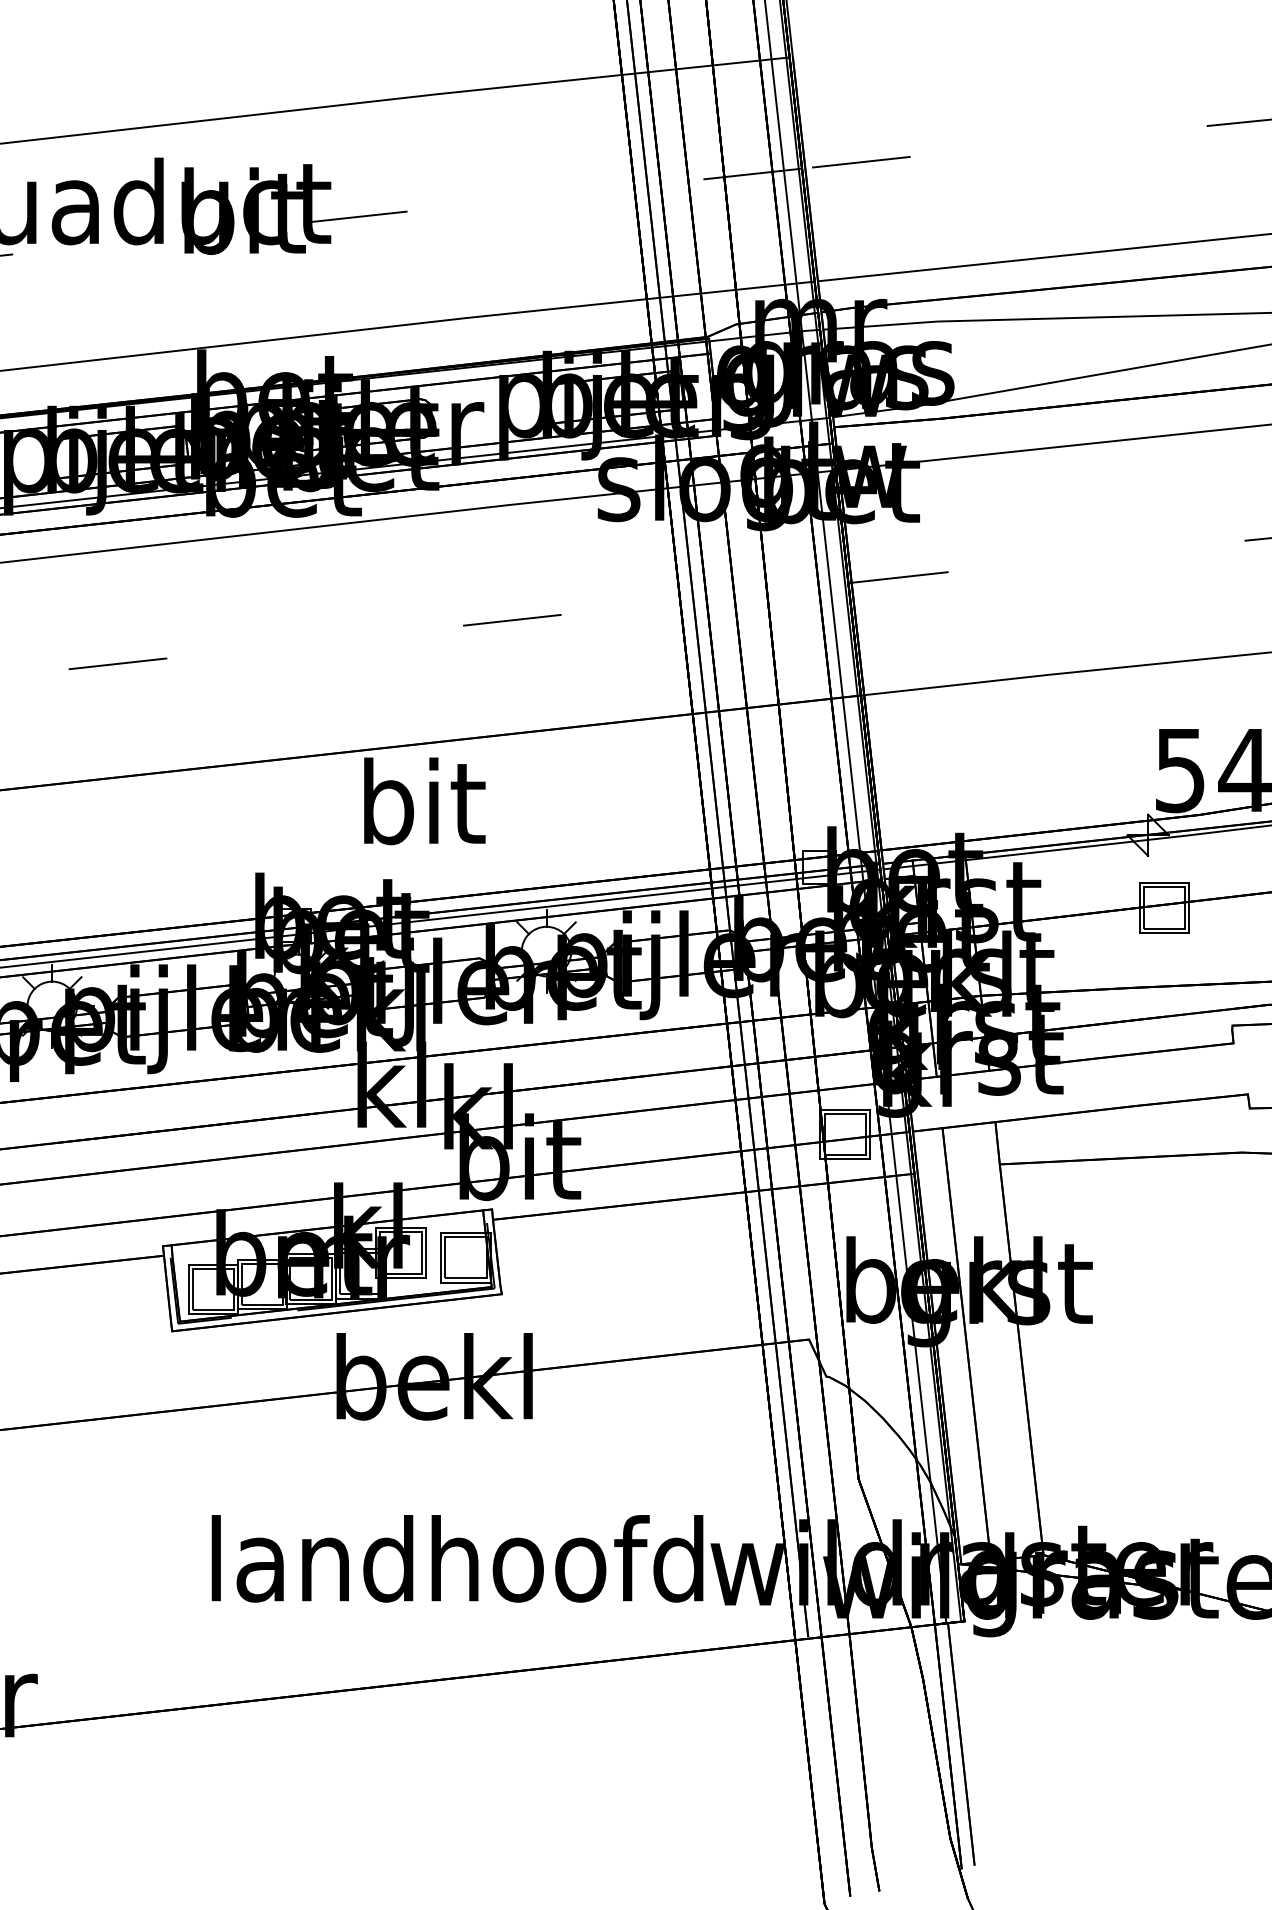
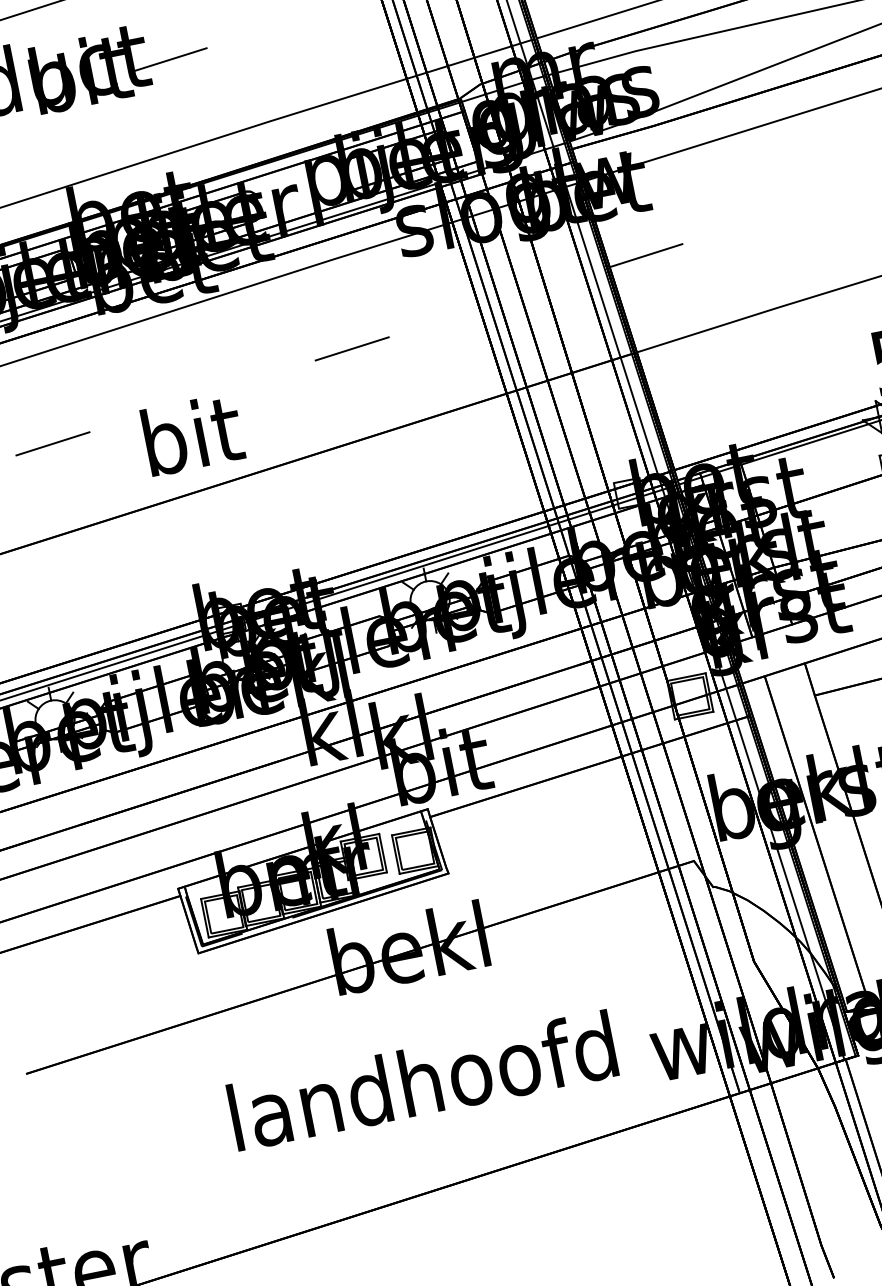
text: (424, 801) -> (192, 434), moved
text: (457, 1558) -> (422, 1080), moved

